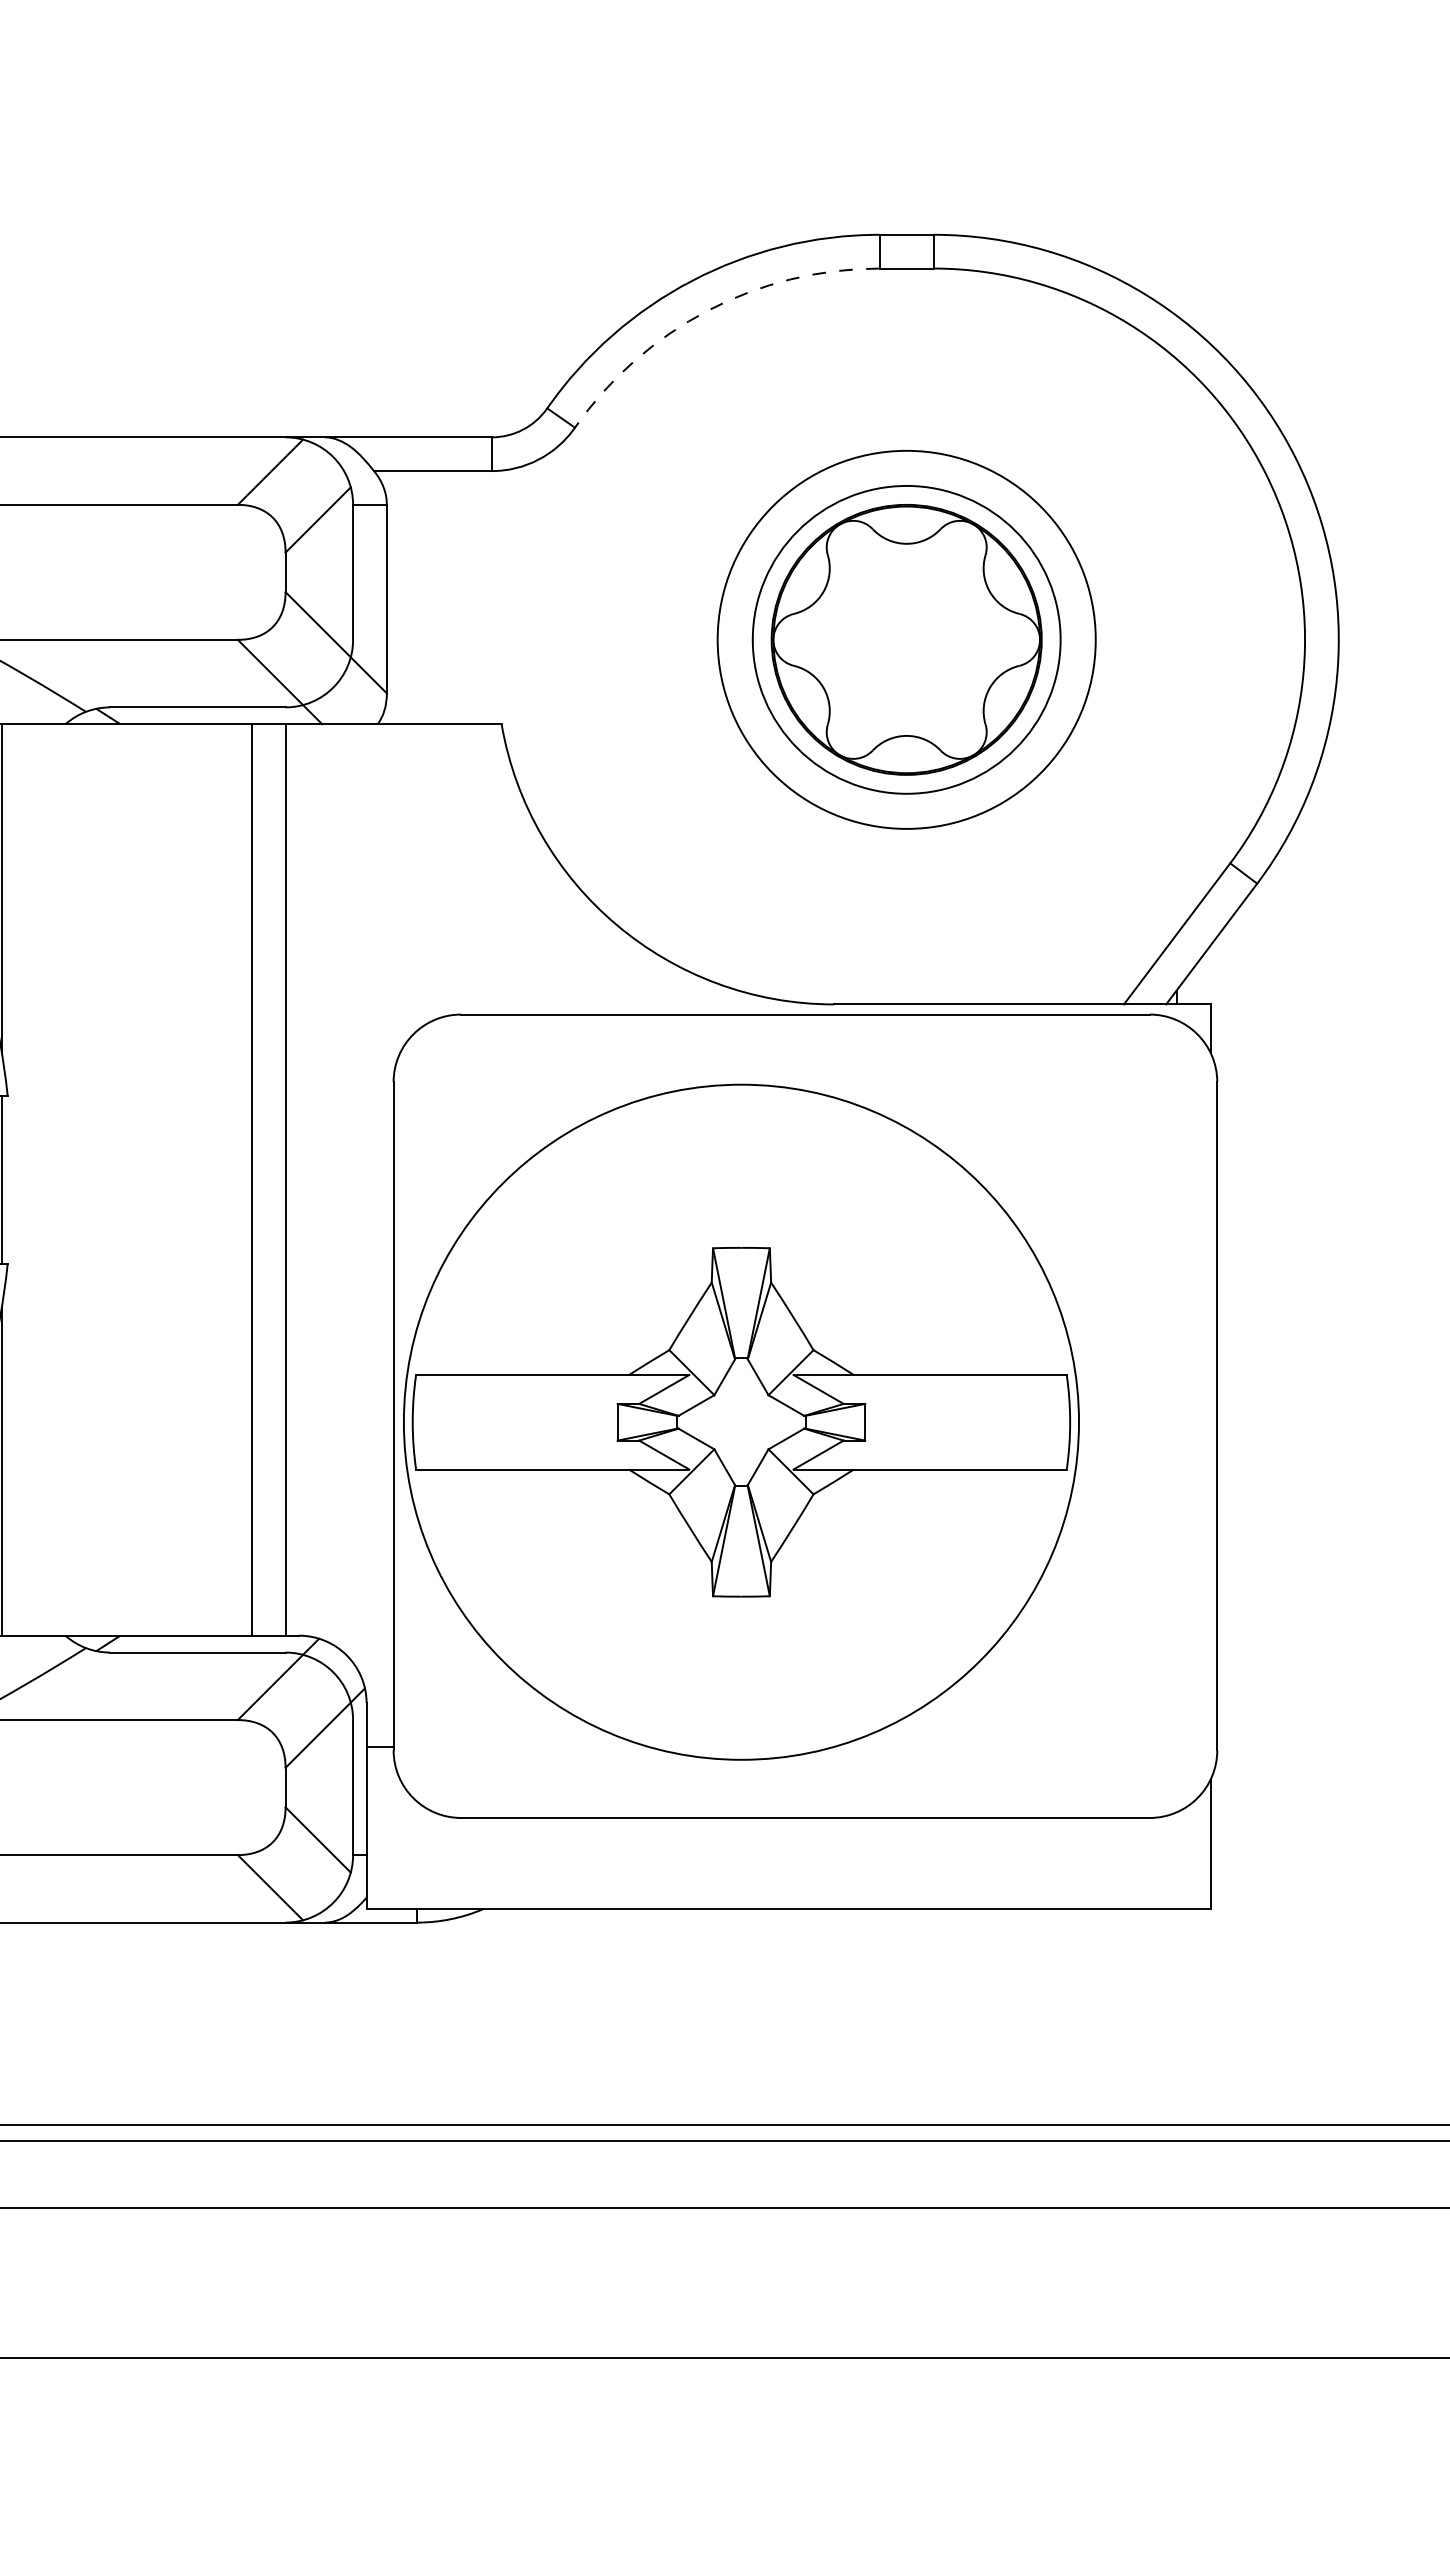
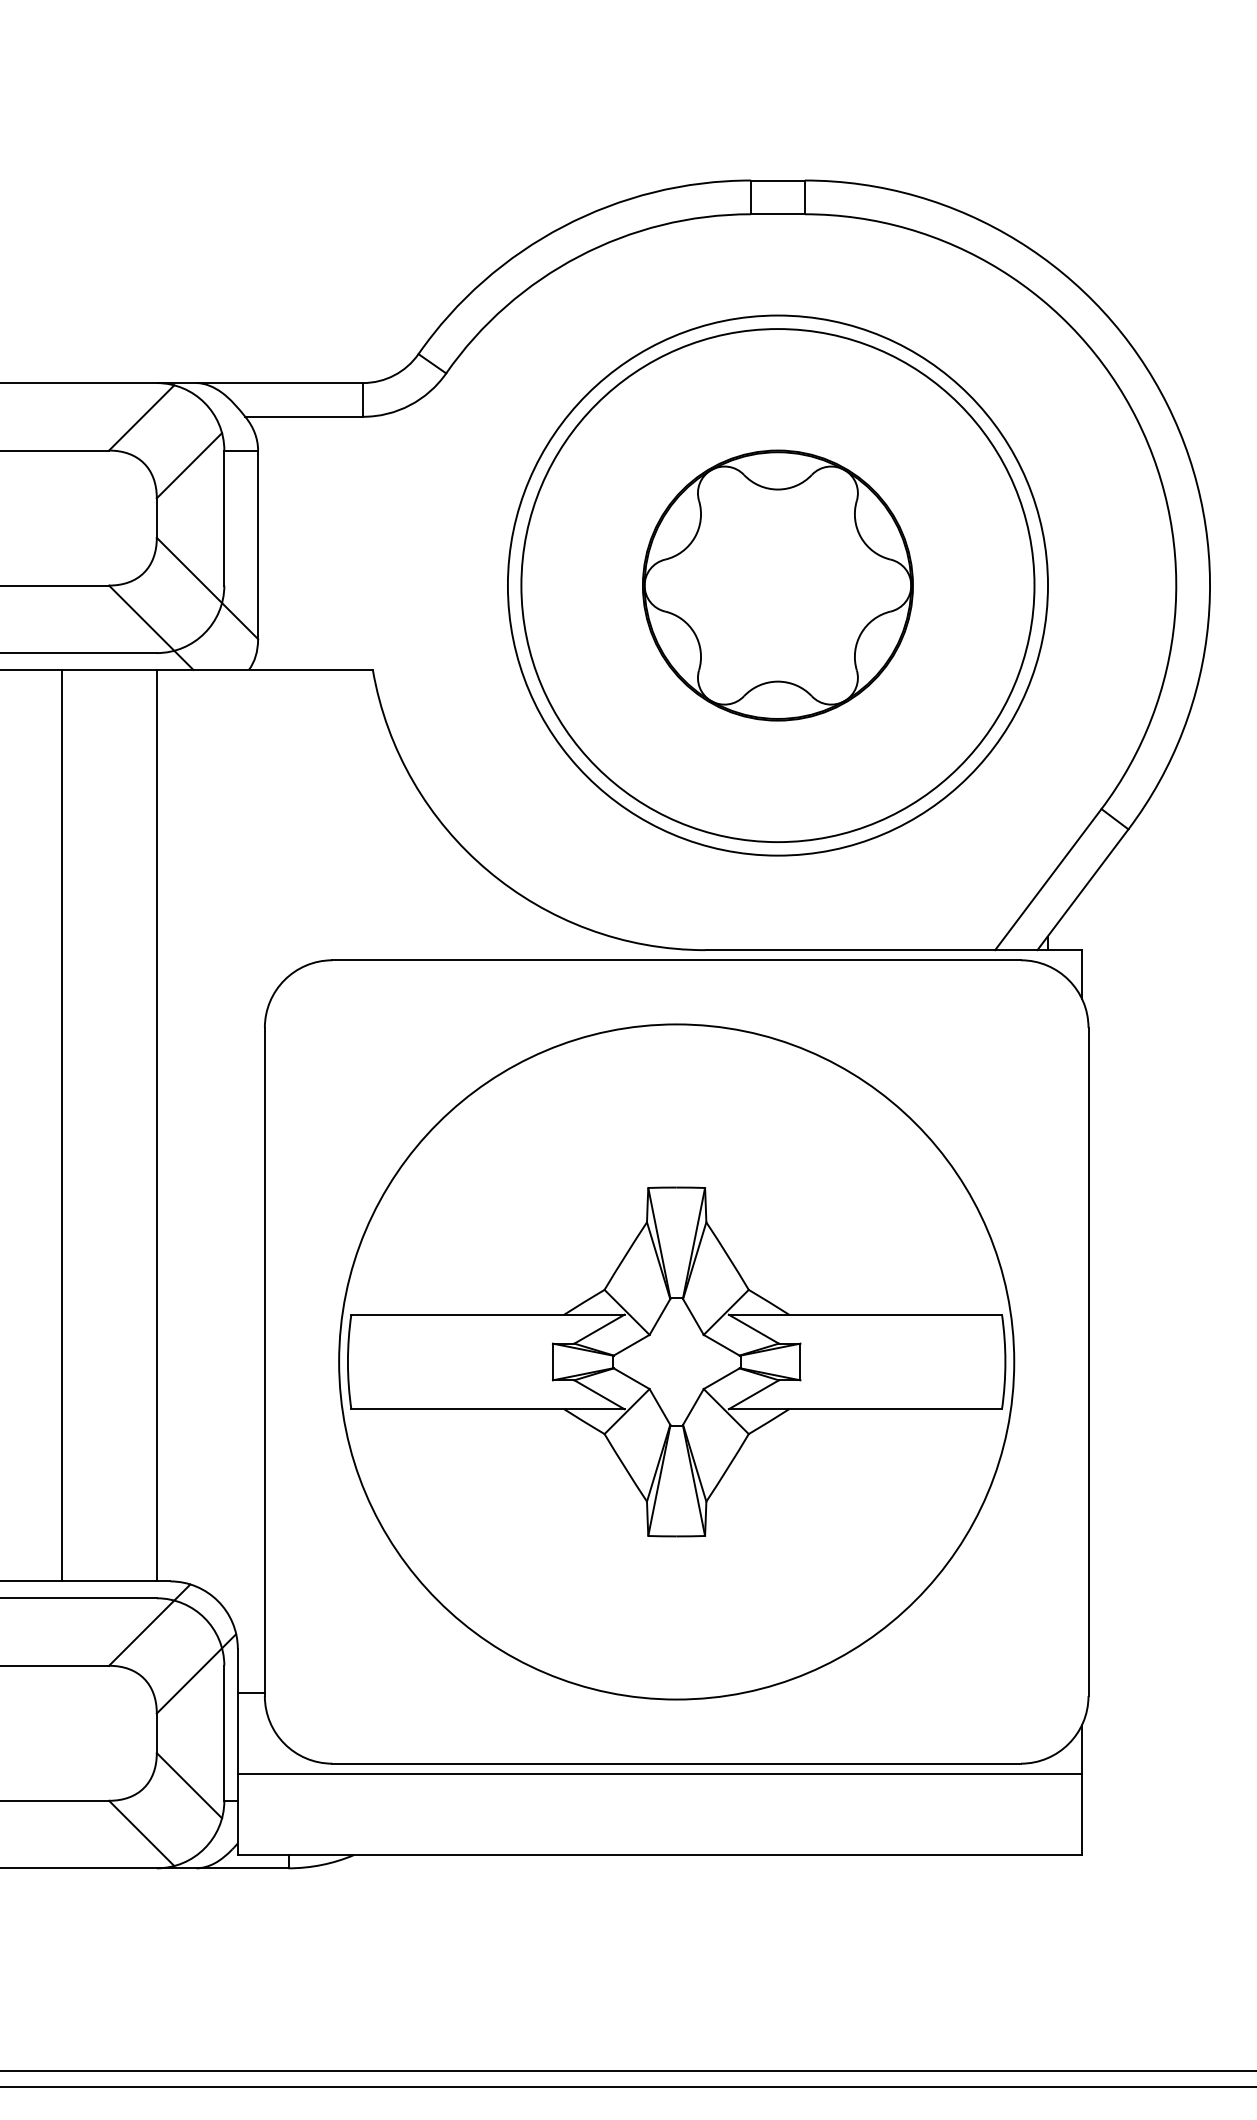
arc: (707, 310) -> (578, 256), dashed -> solid
circle: (906, 639) -> (777, 585), size x1.43
circle: (906, 639) -> (777, 585), size x1.67
line: (252, 1179) -> (62, 1125), moved
part: (741, 1421) -> (676, 1361), moved
line: (788, 1828) -> (659, 1774), added

